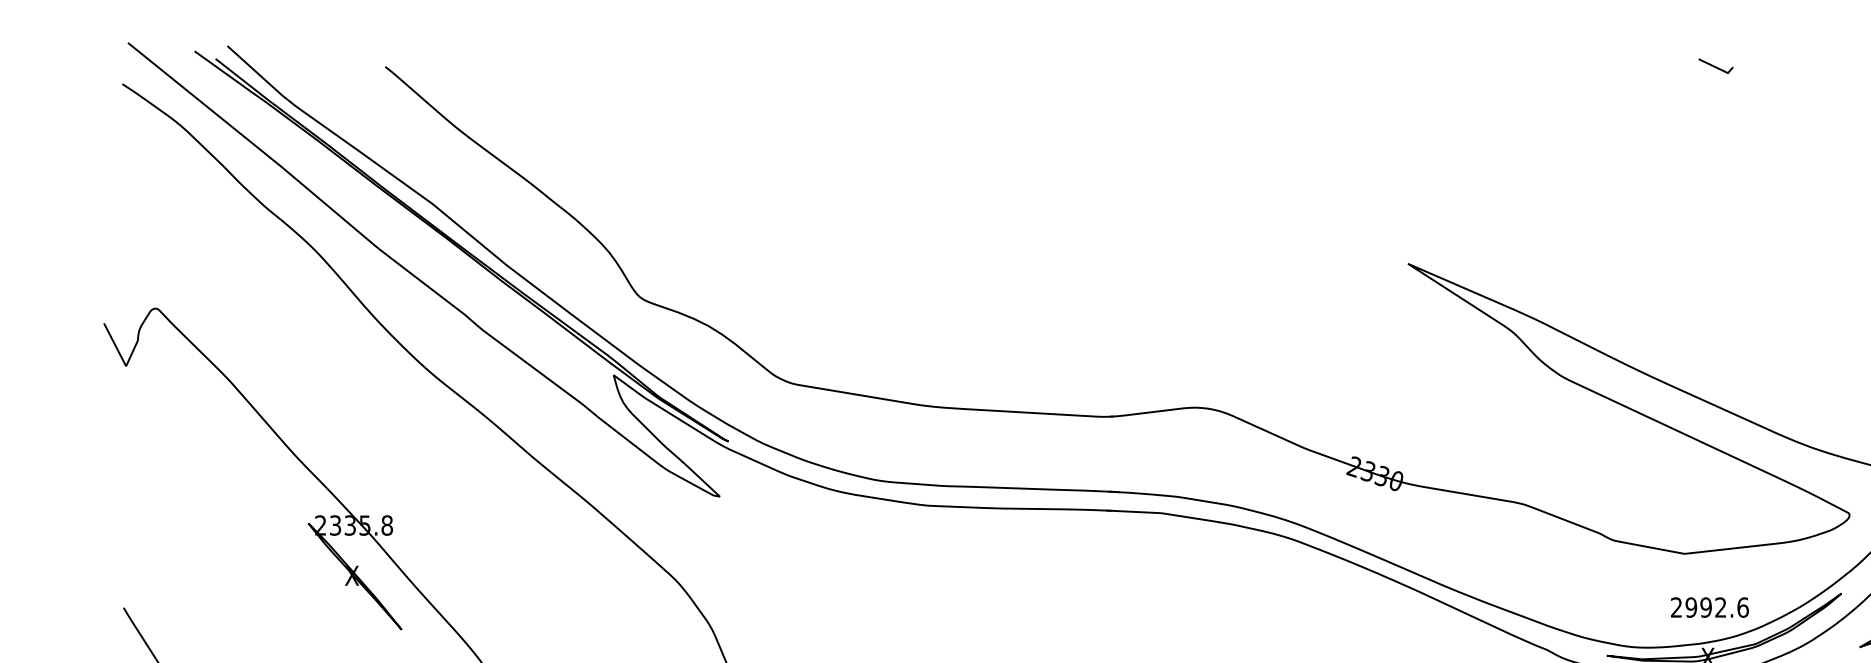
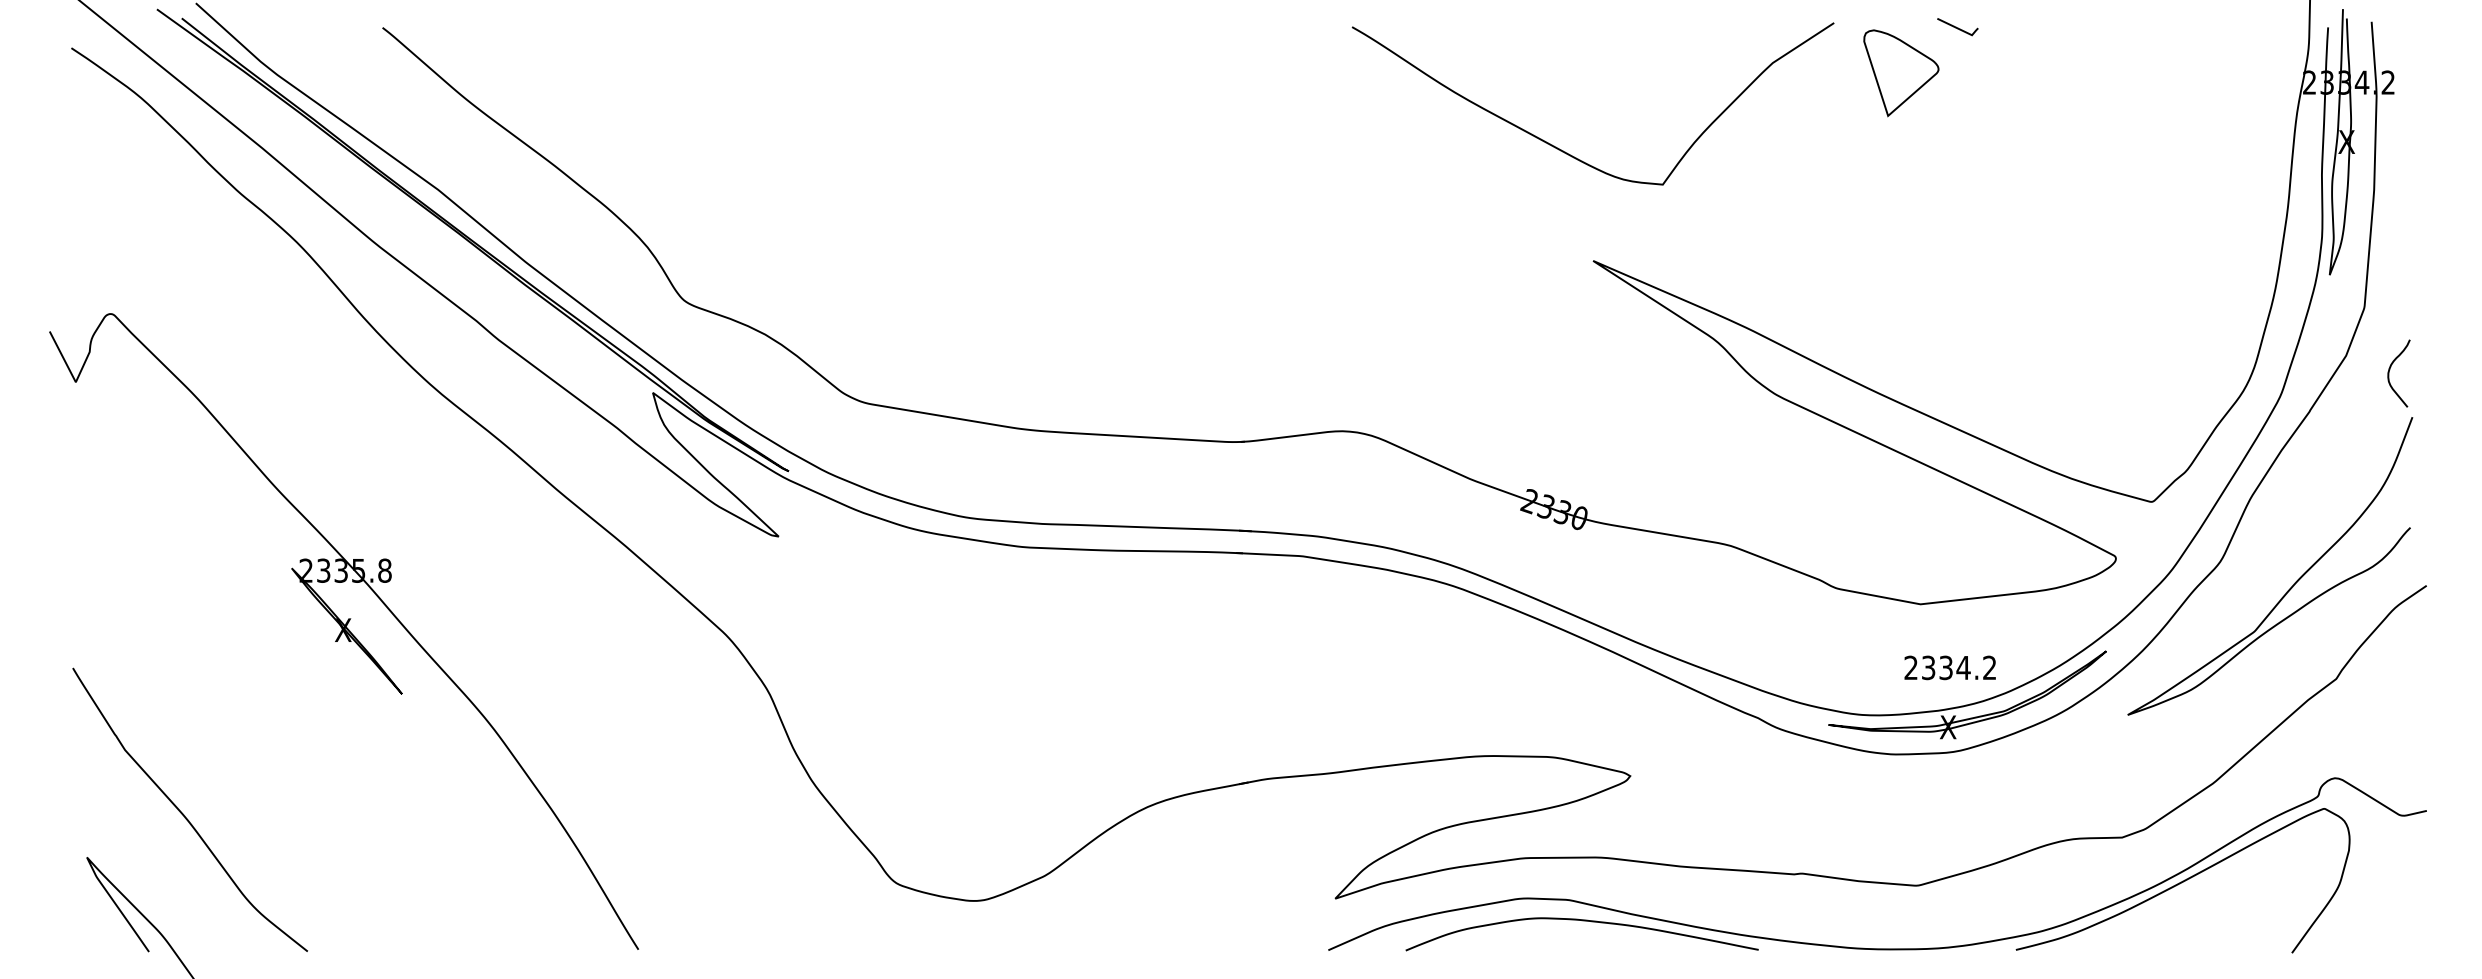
part: (1668, 105) -> (1901, 73), added
curve: (1386, 172) -> (1567, 152), added
text: (1716, 607) -> (1958, 667), 2992.6 -> 2334.2

